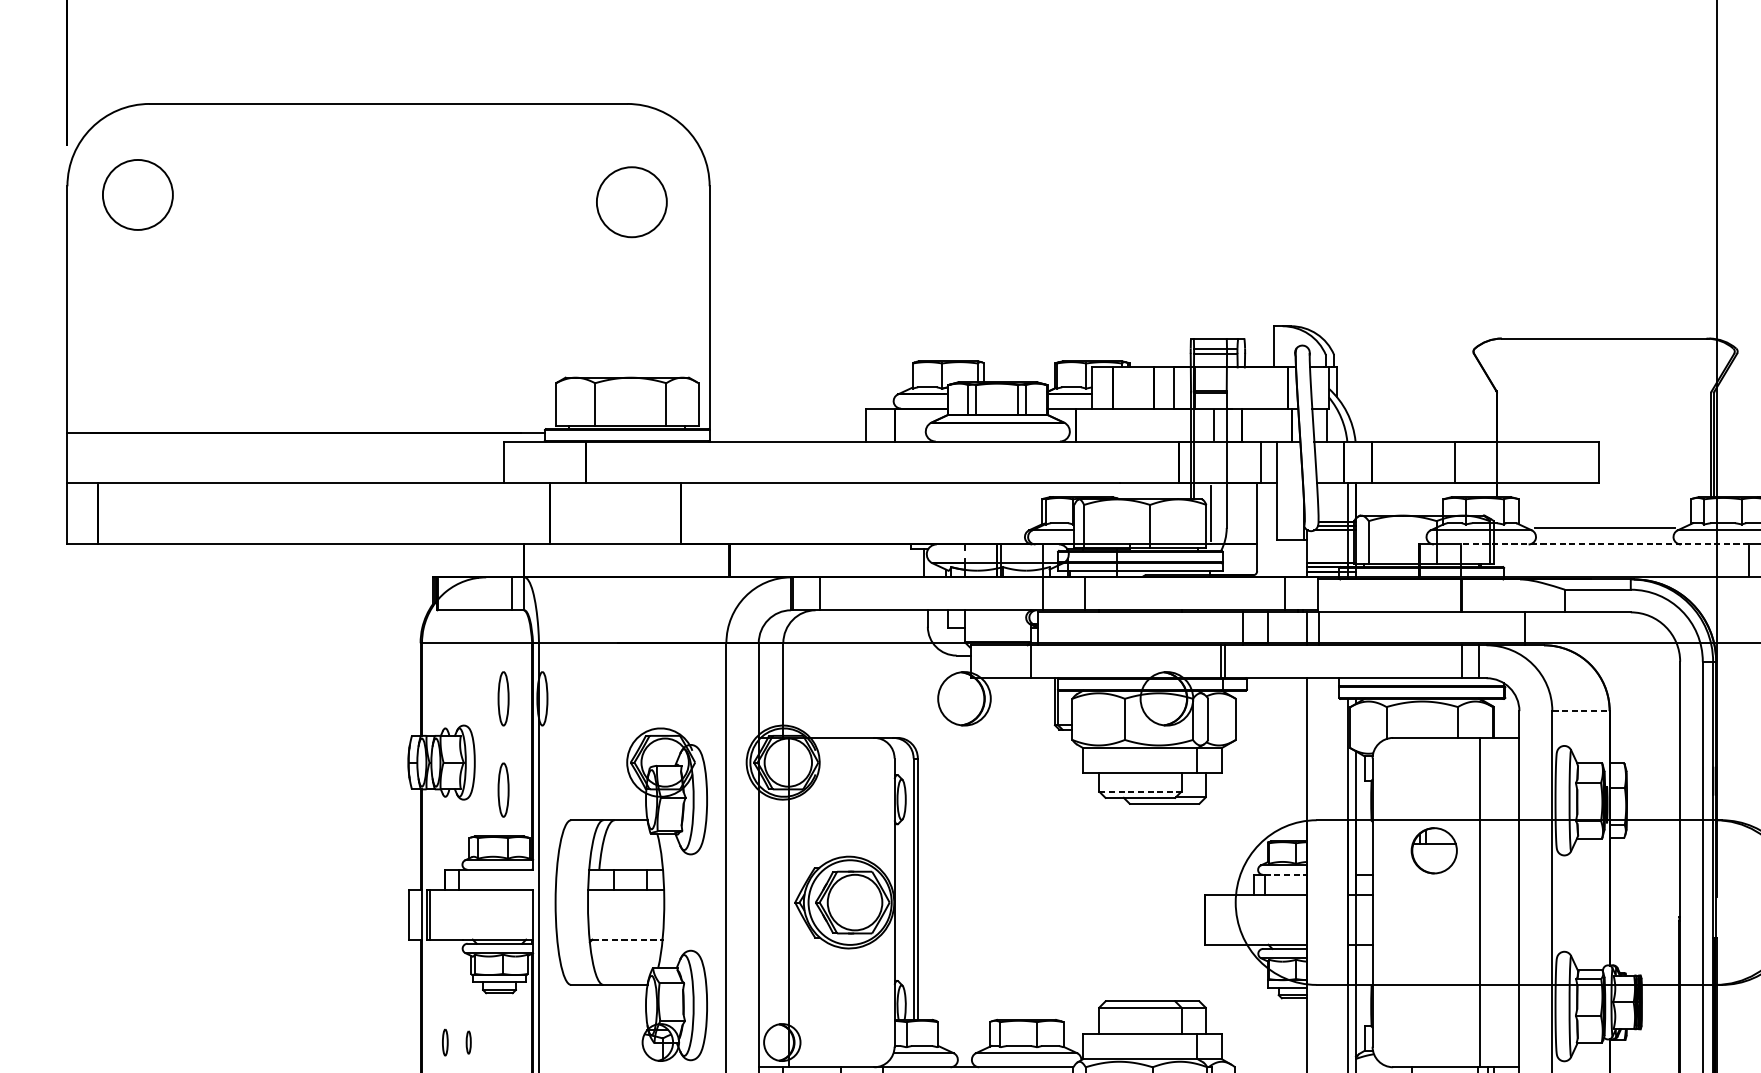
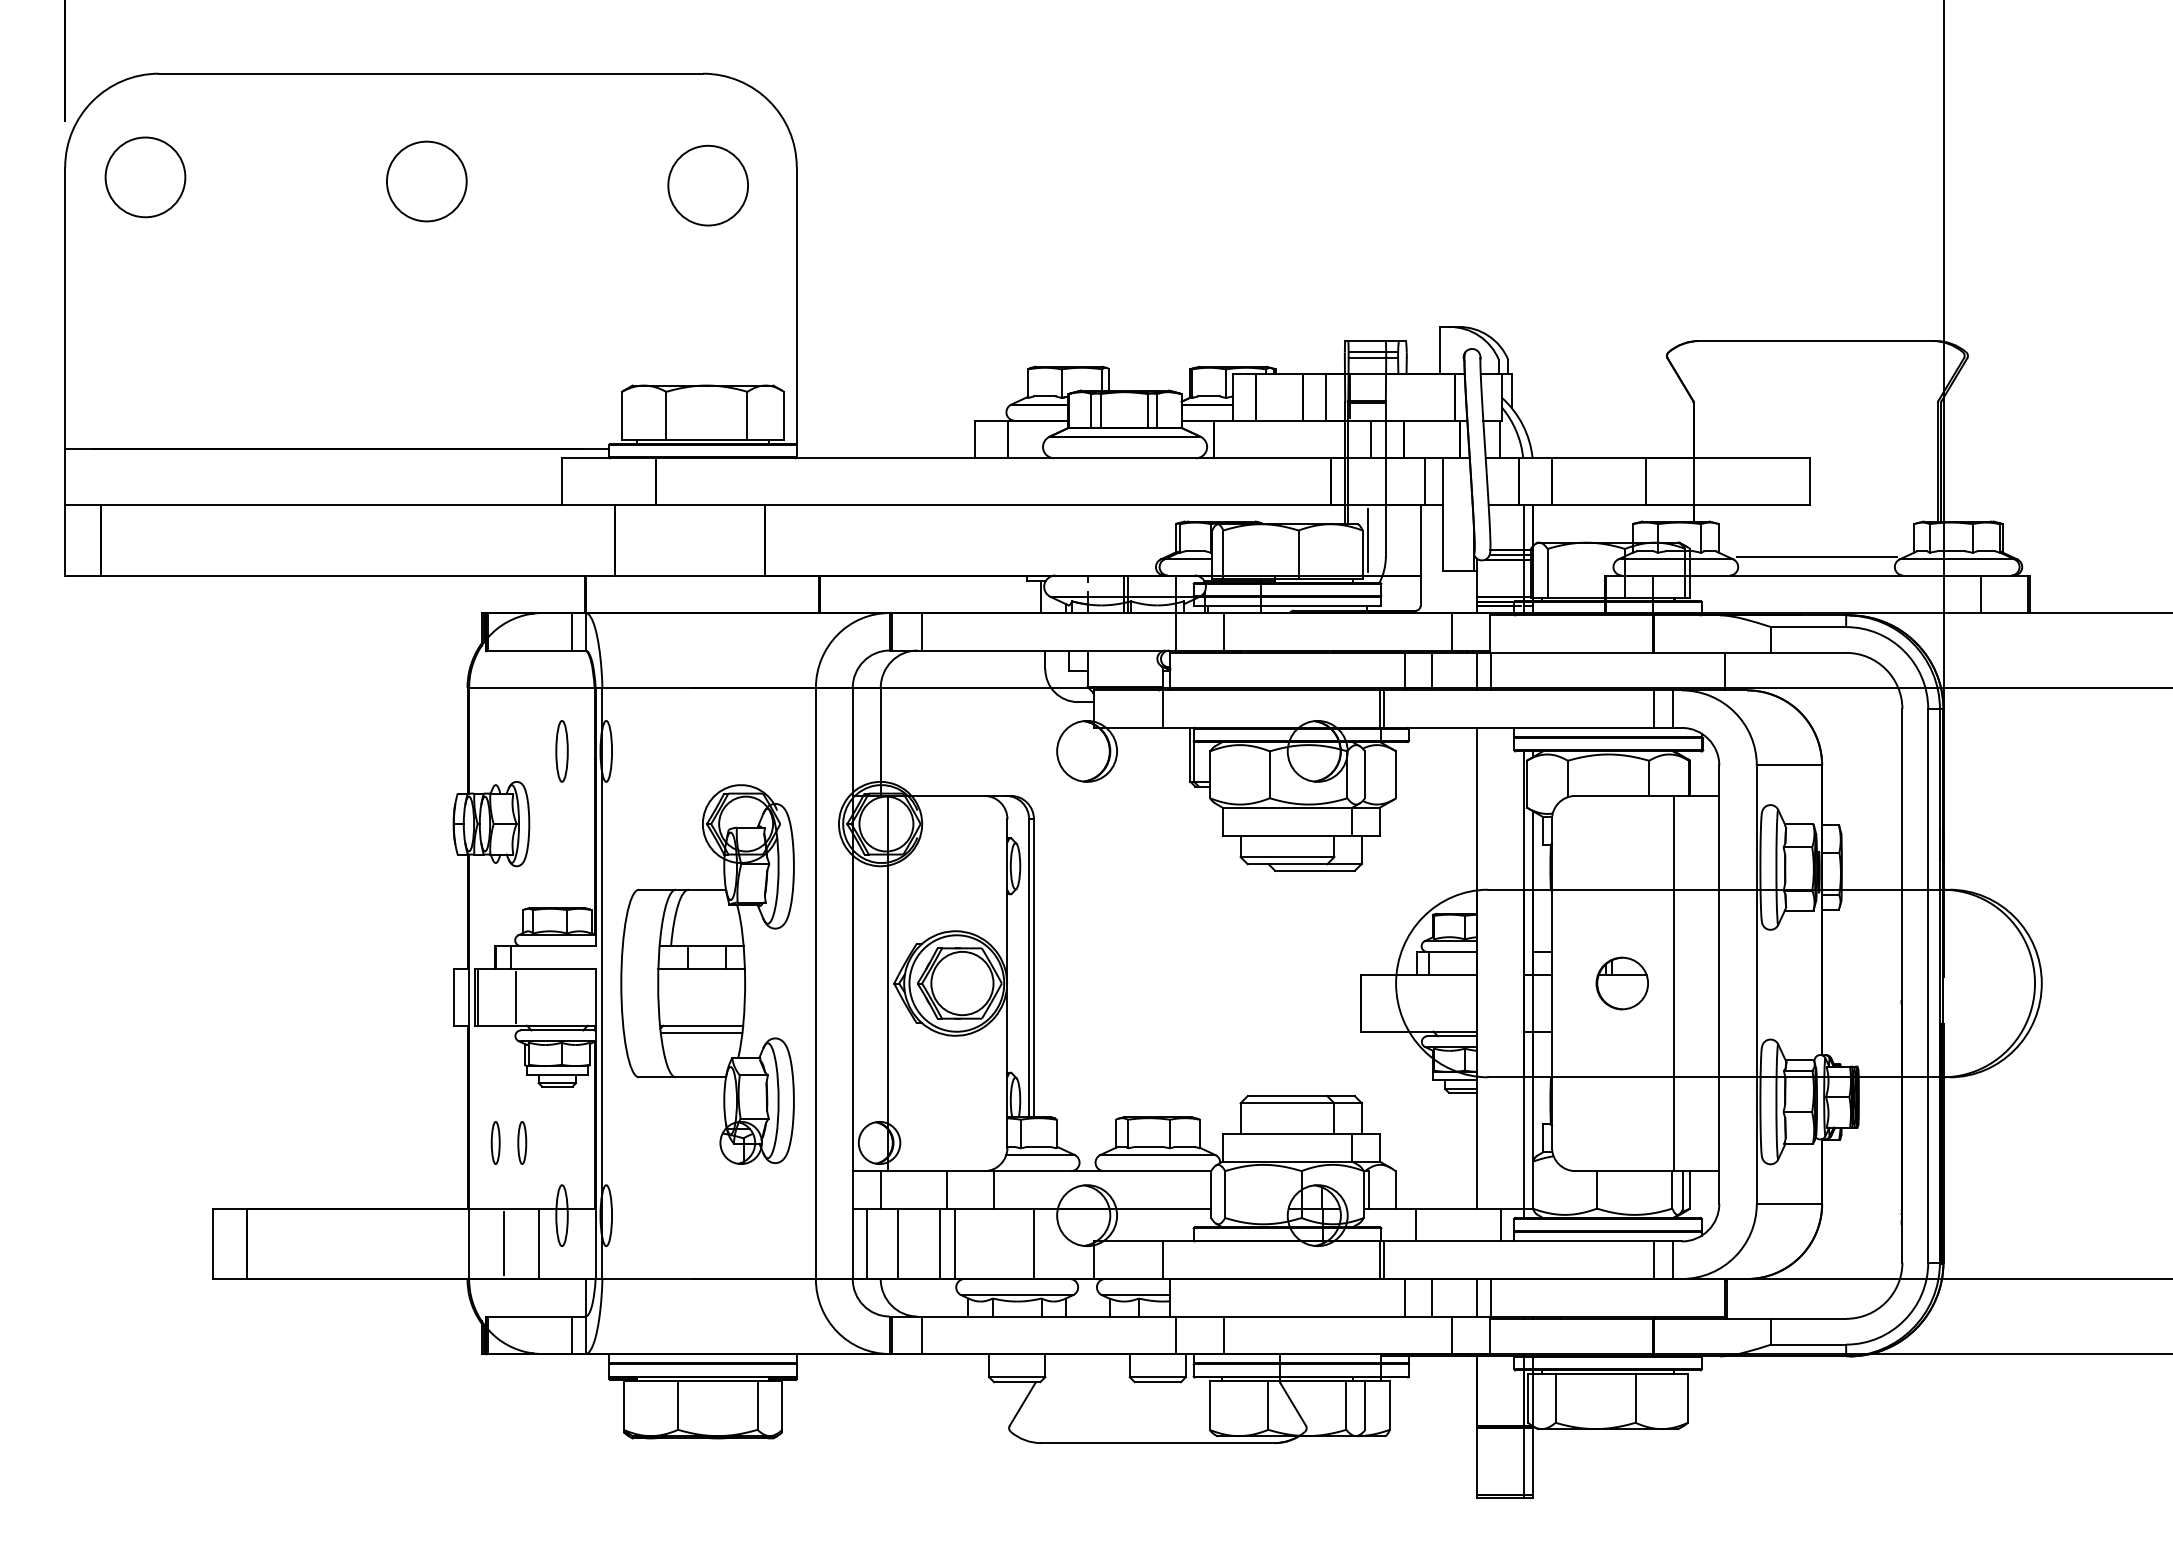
circle: (384, 198) -> (426, 181), added
line: (1604, 544) -> (1816, 575), dashed -> solid
line: (1581, 711) -> (1789, 765), dashed -> solid
part: (503, 790) -> (561, 855), removed
line: (1140, 791) -> (1287, 857), dashed -> solid
part: (1433, 850) -> (1621, 983), moved
line: (1285, 874) -> (1452, 951), dashed -> solid
line: (462, 914) -> (515, 997), added
line: (626, 939) -> (702, 1025), dashed -> solid
line: (625, 945) -> (701, 1032), added
part: (445, 1042) -> (495, 1142), size x1.43
part: (468, 1042) -> (522, 1142), size x1.67

